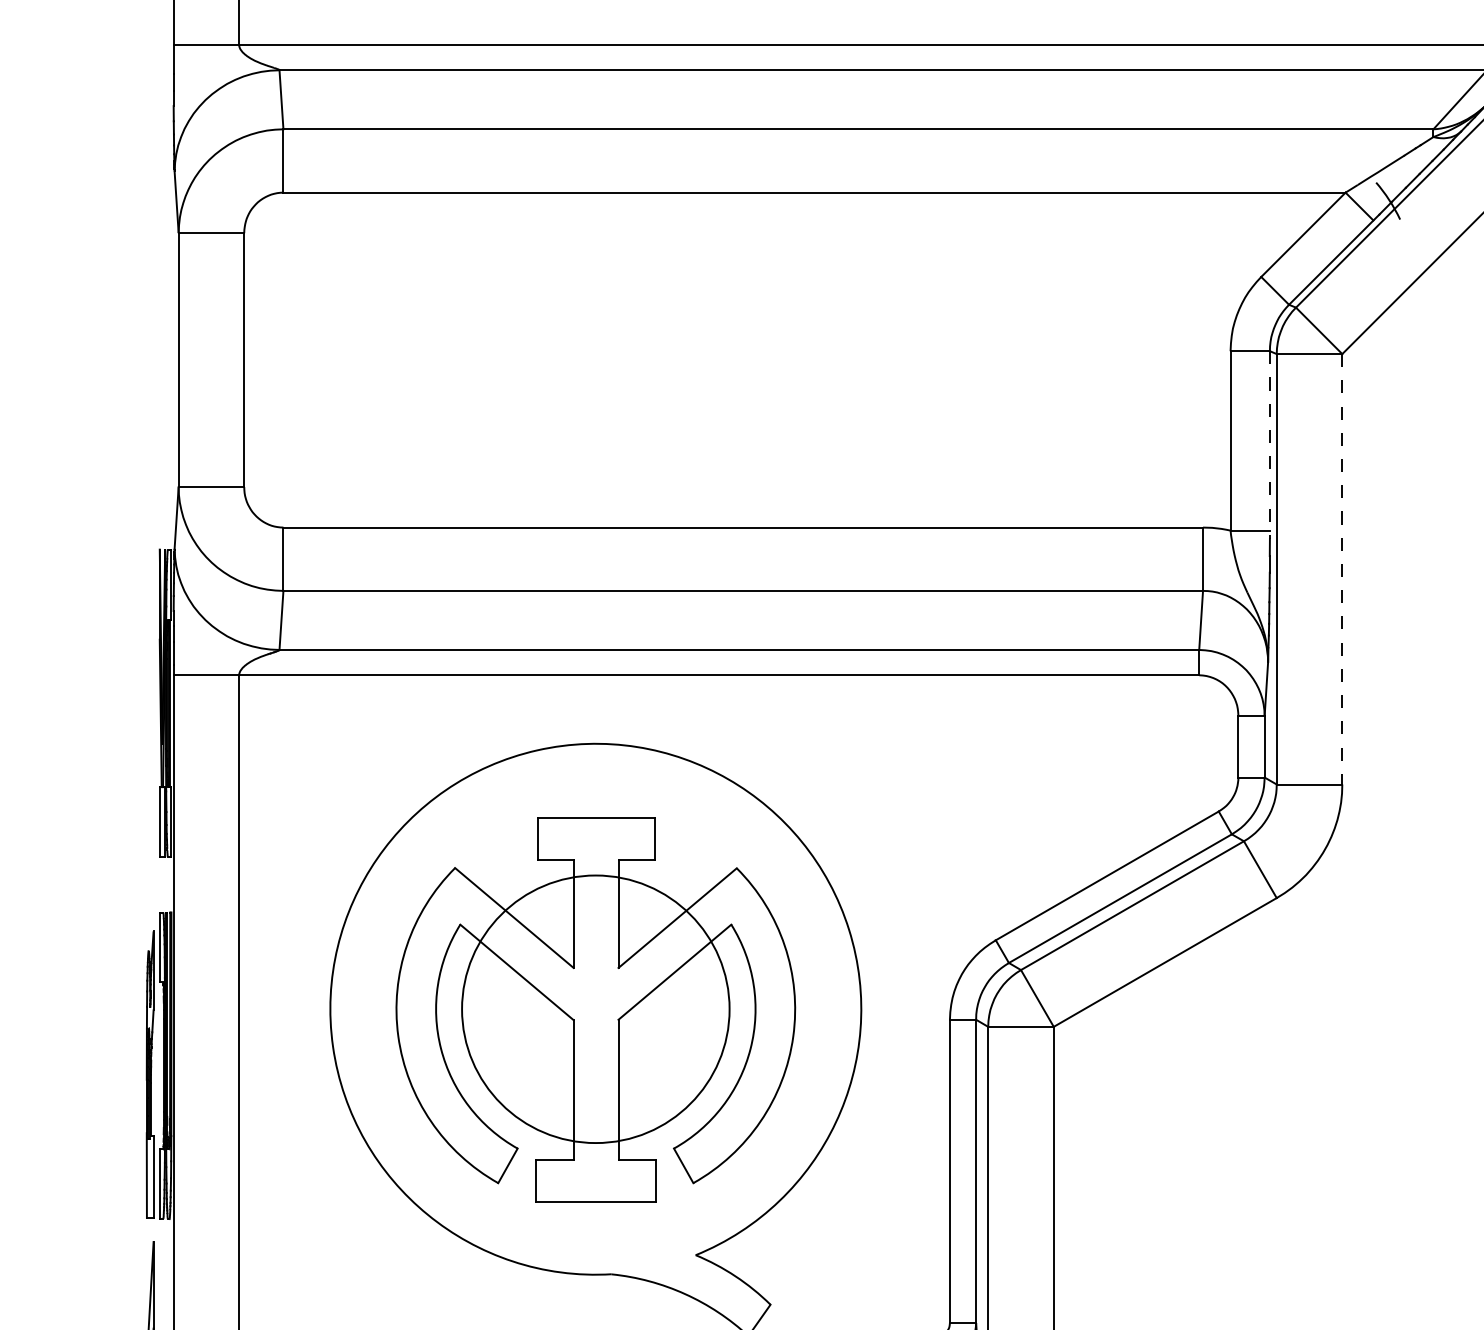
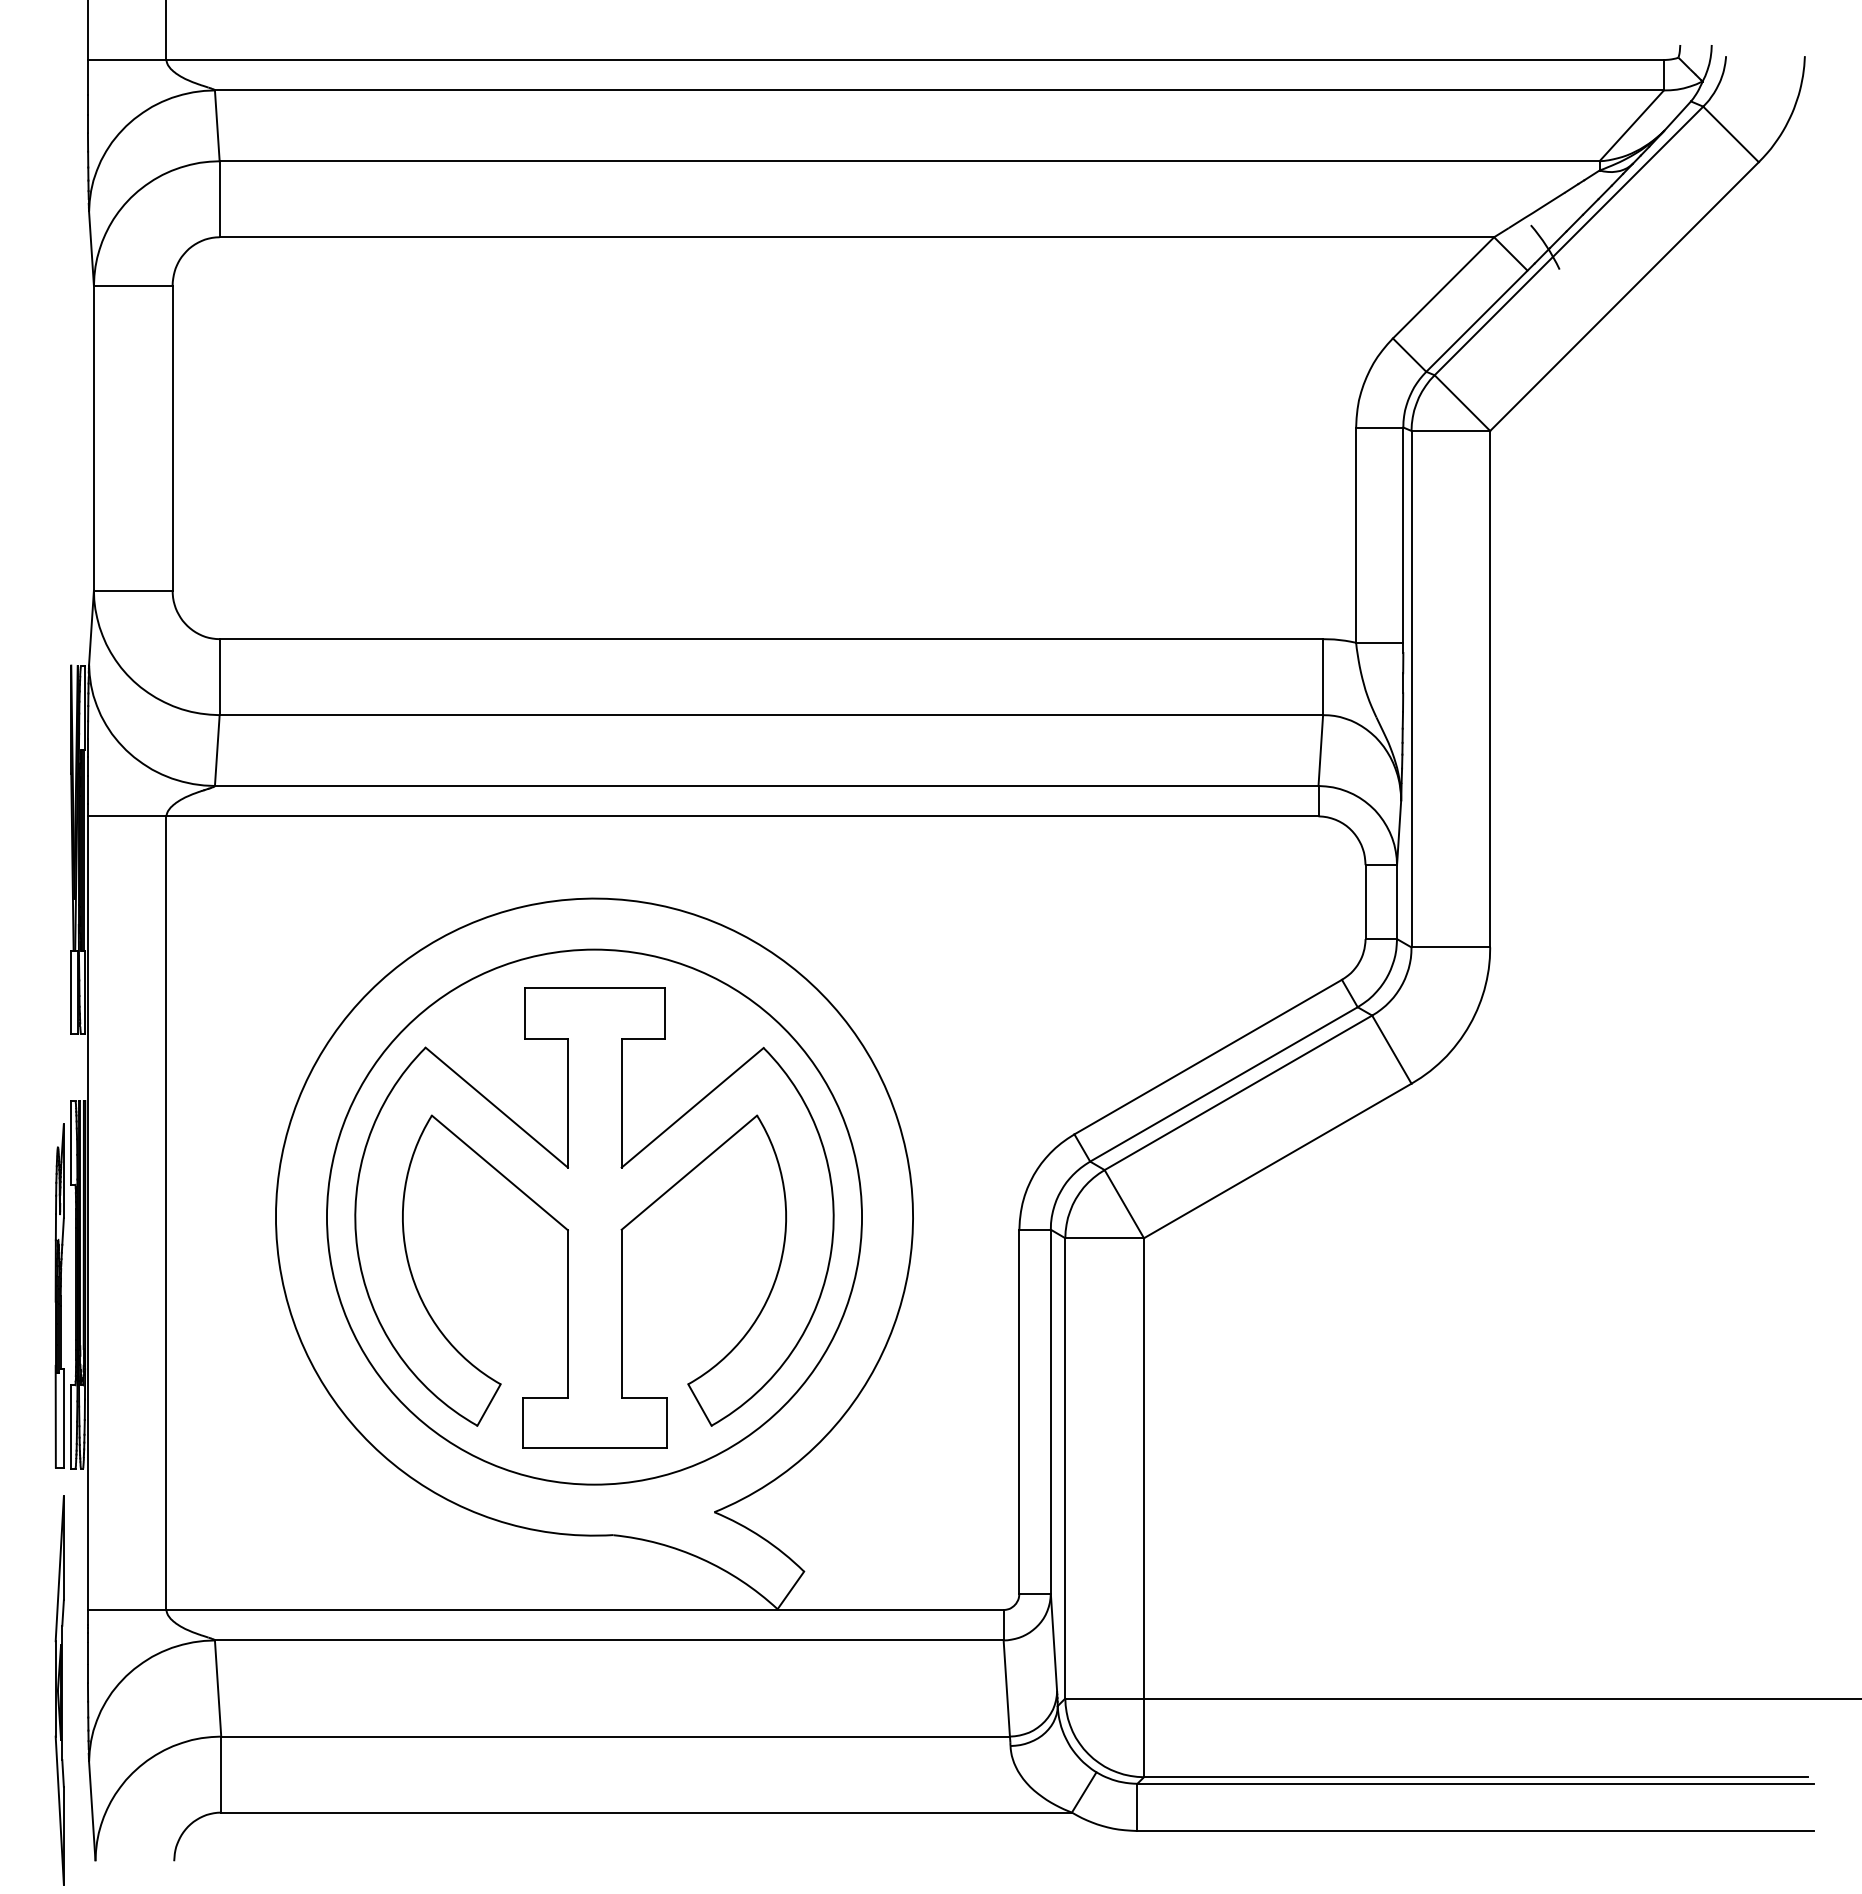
line: (1270, 445) -> (1403, 540), dashed -> solid
line: (1342, 569) -> (1490, 689), dashed -> solid
circle: (595, 1008) -> (594, 1216), size x1.67

